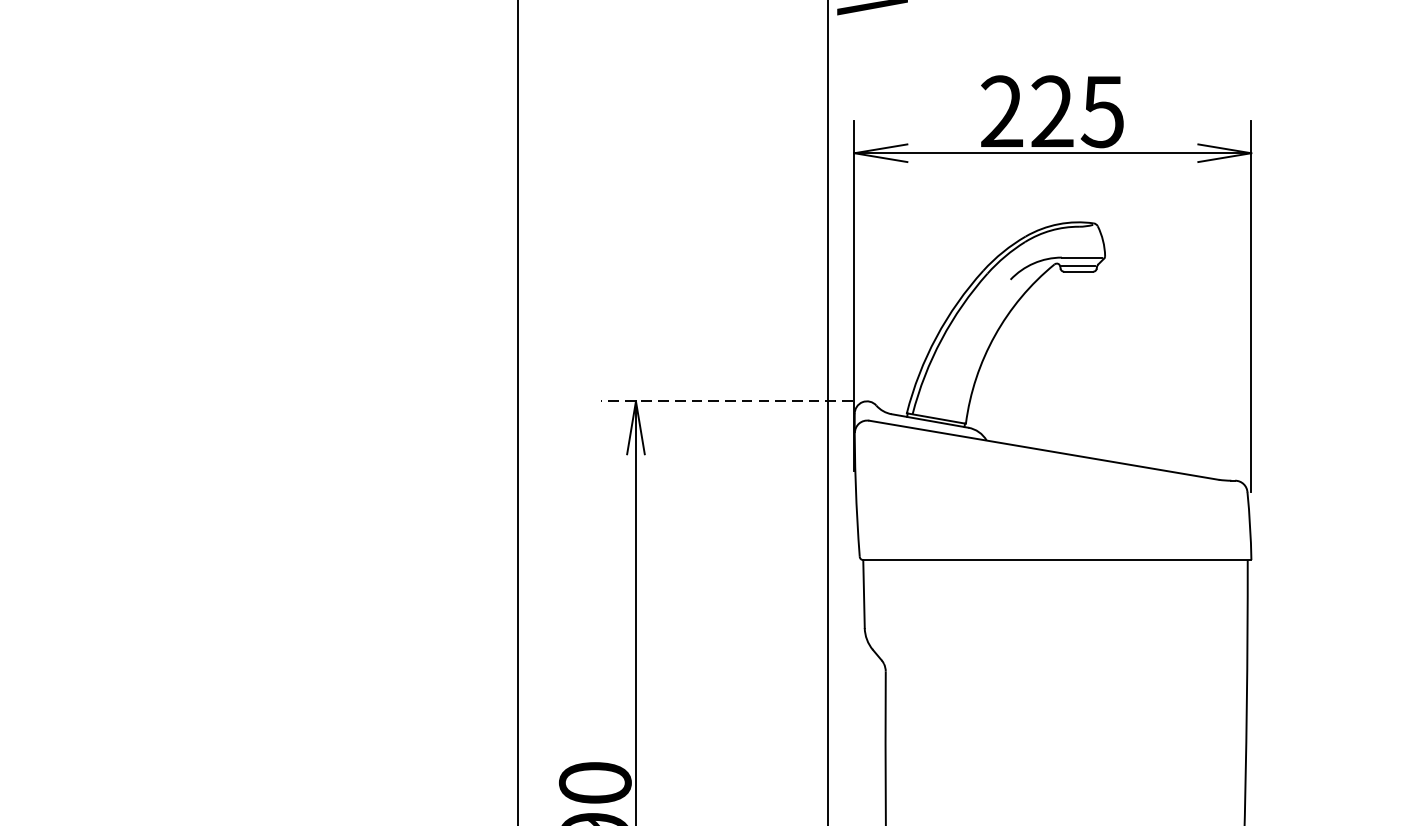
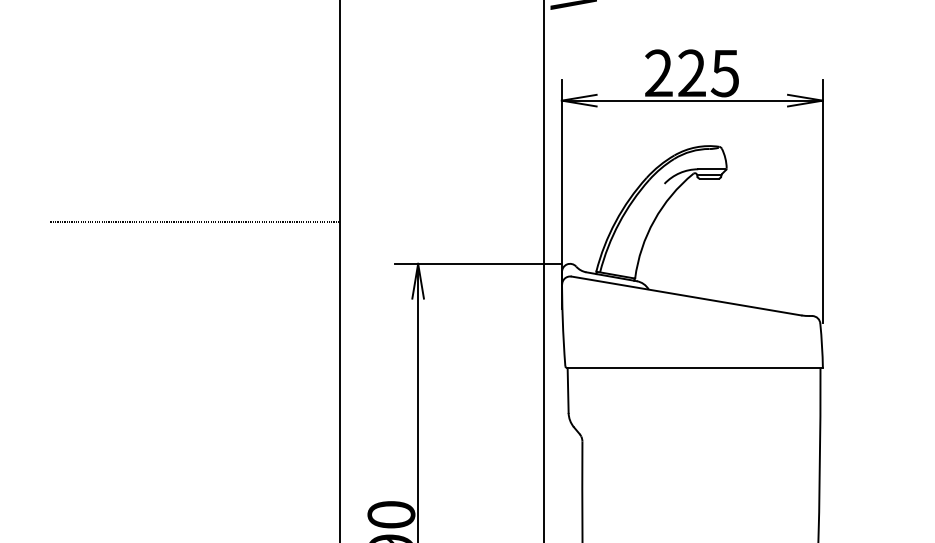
line: (297, 338) -> (195, 222), added
line: (726, 400) -> (477, 263), dashed -> solid

